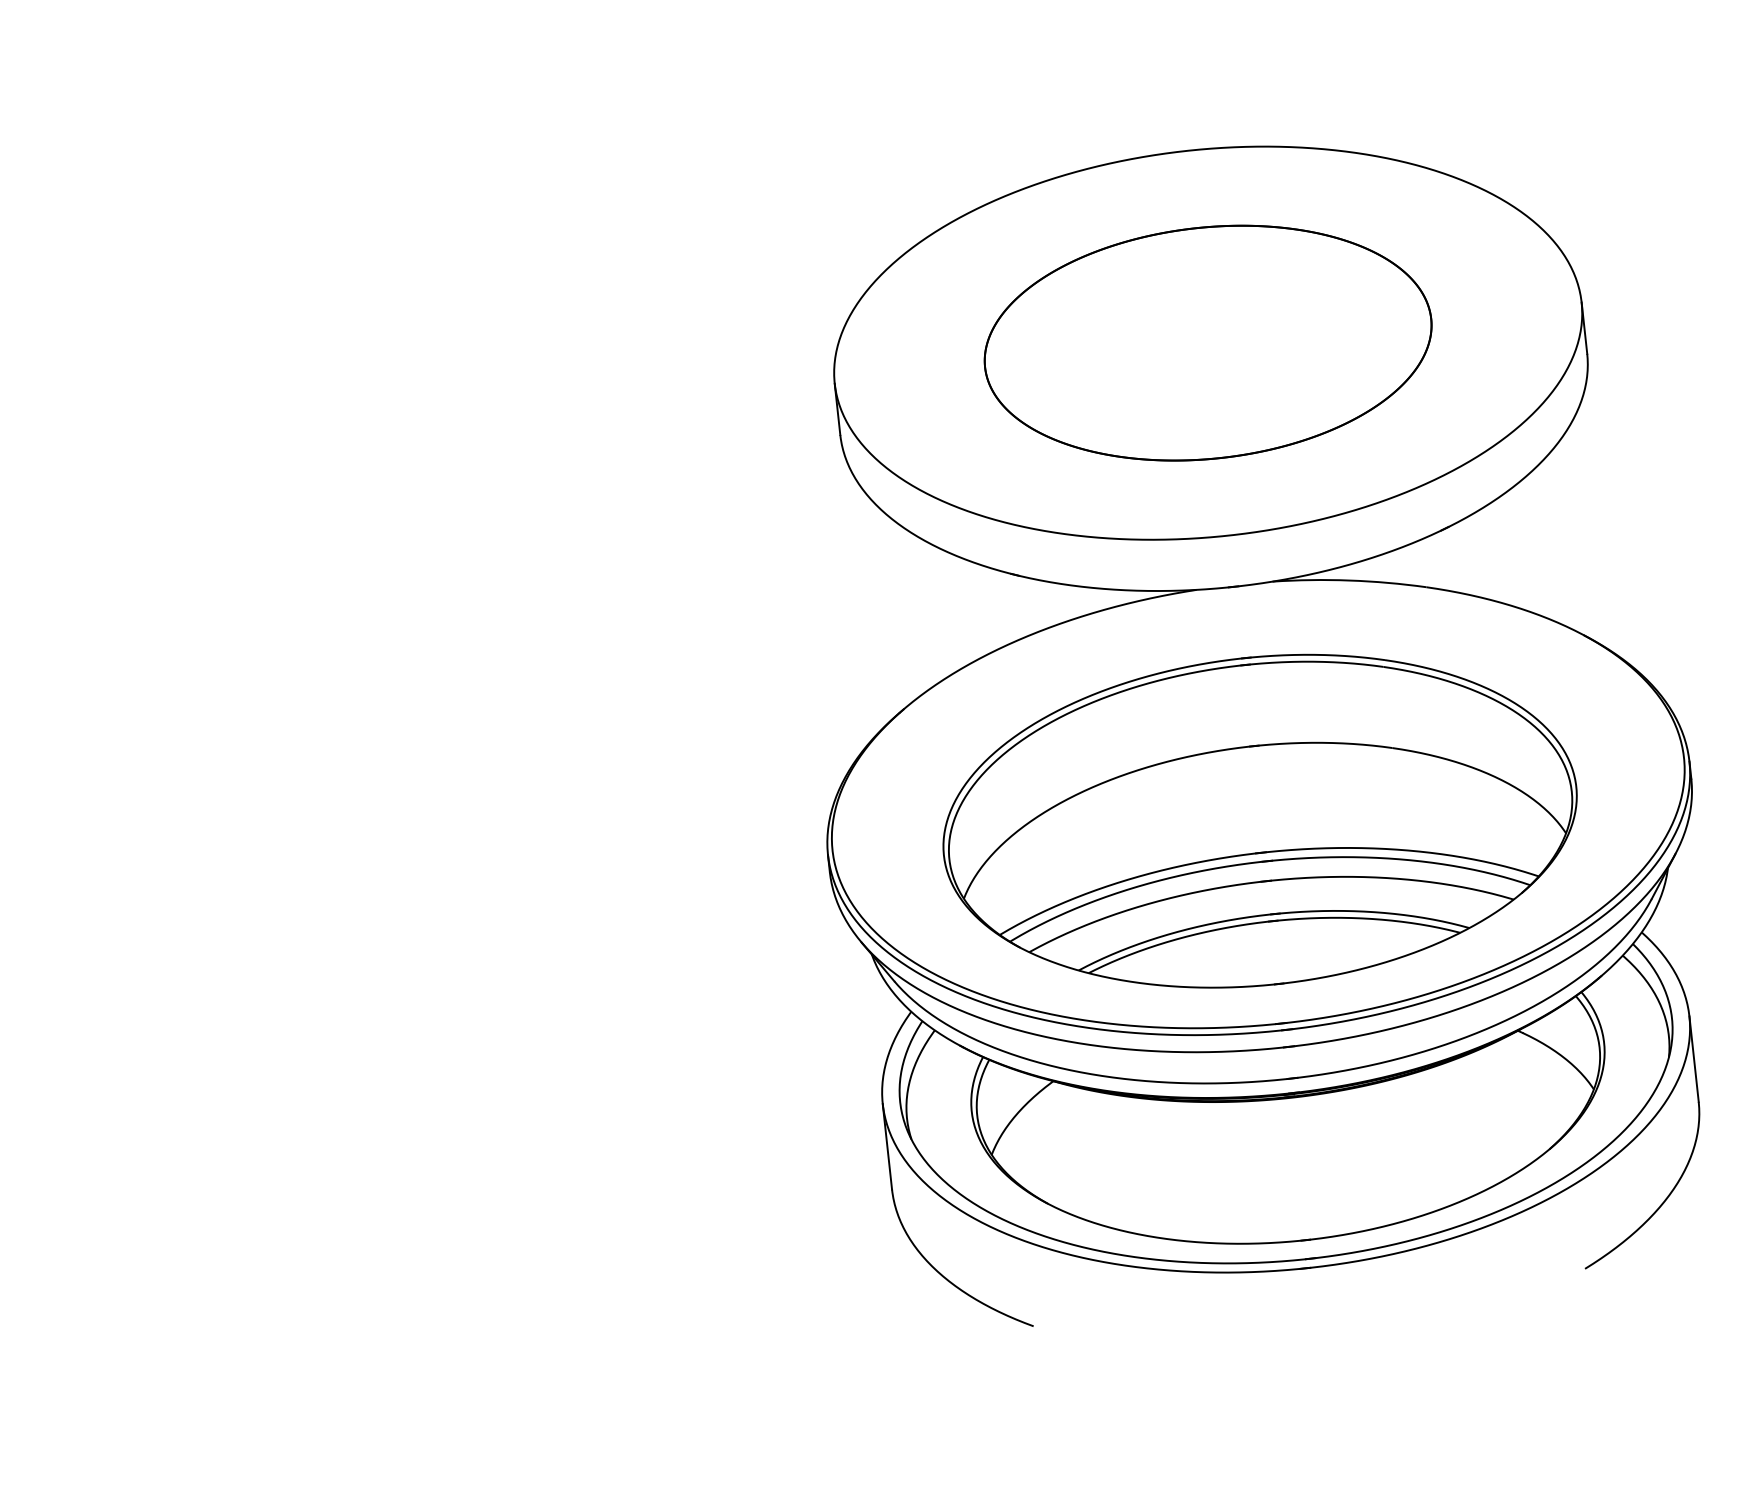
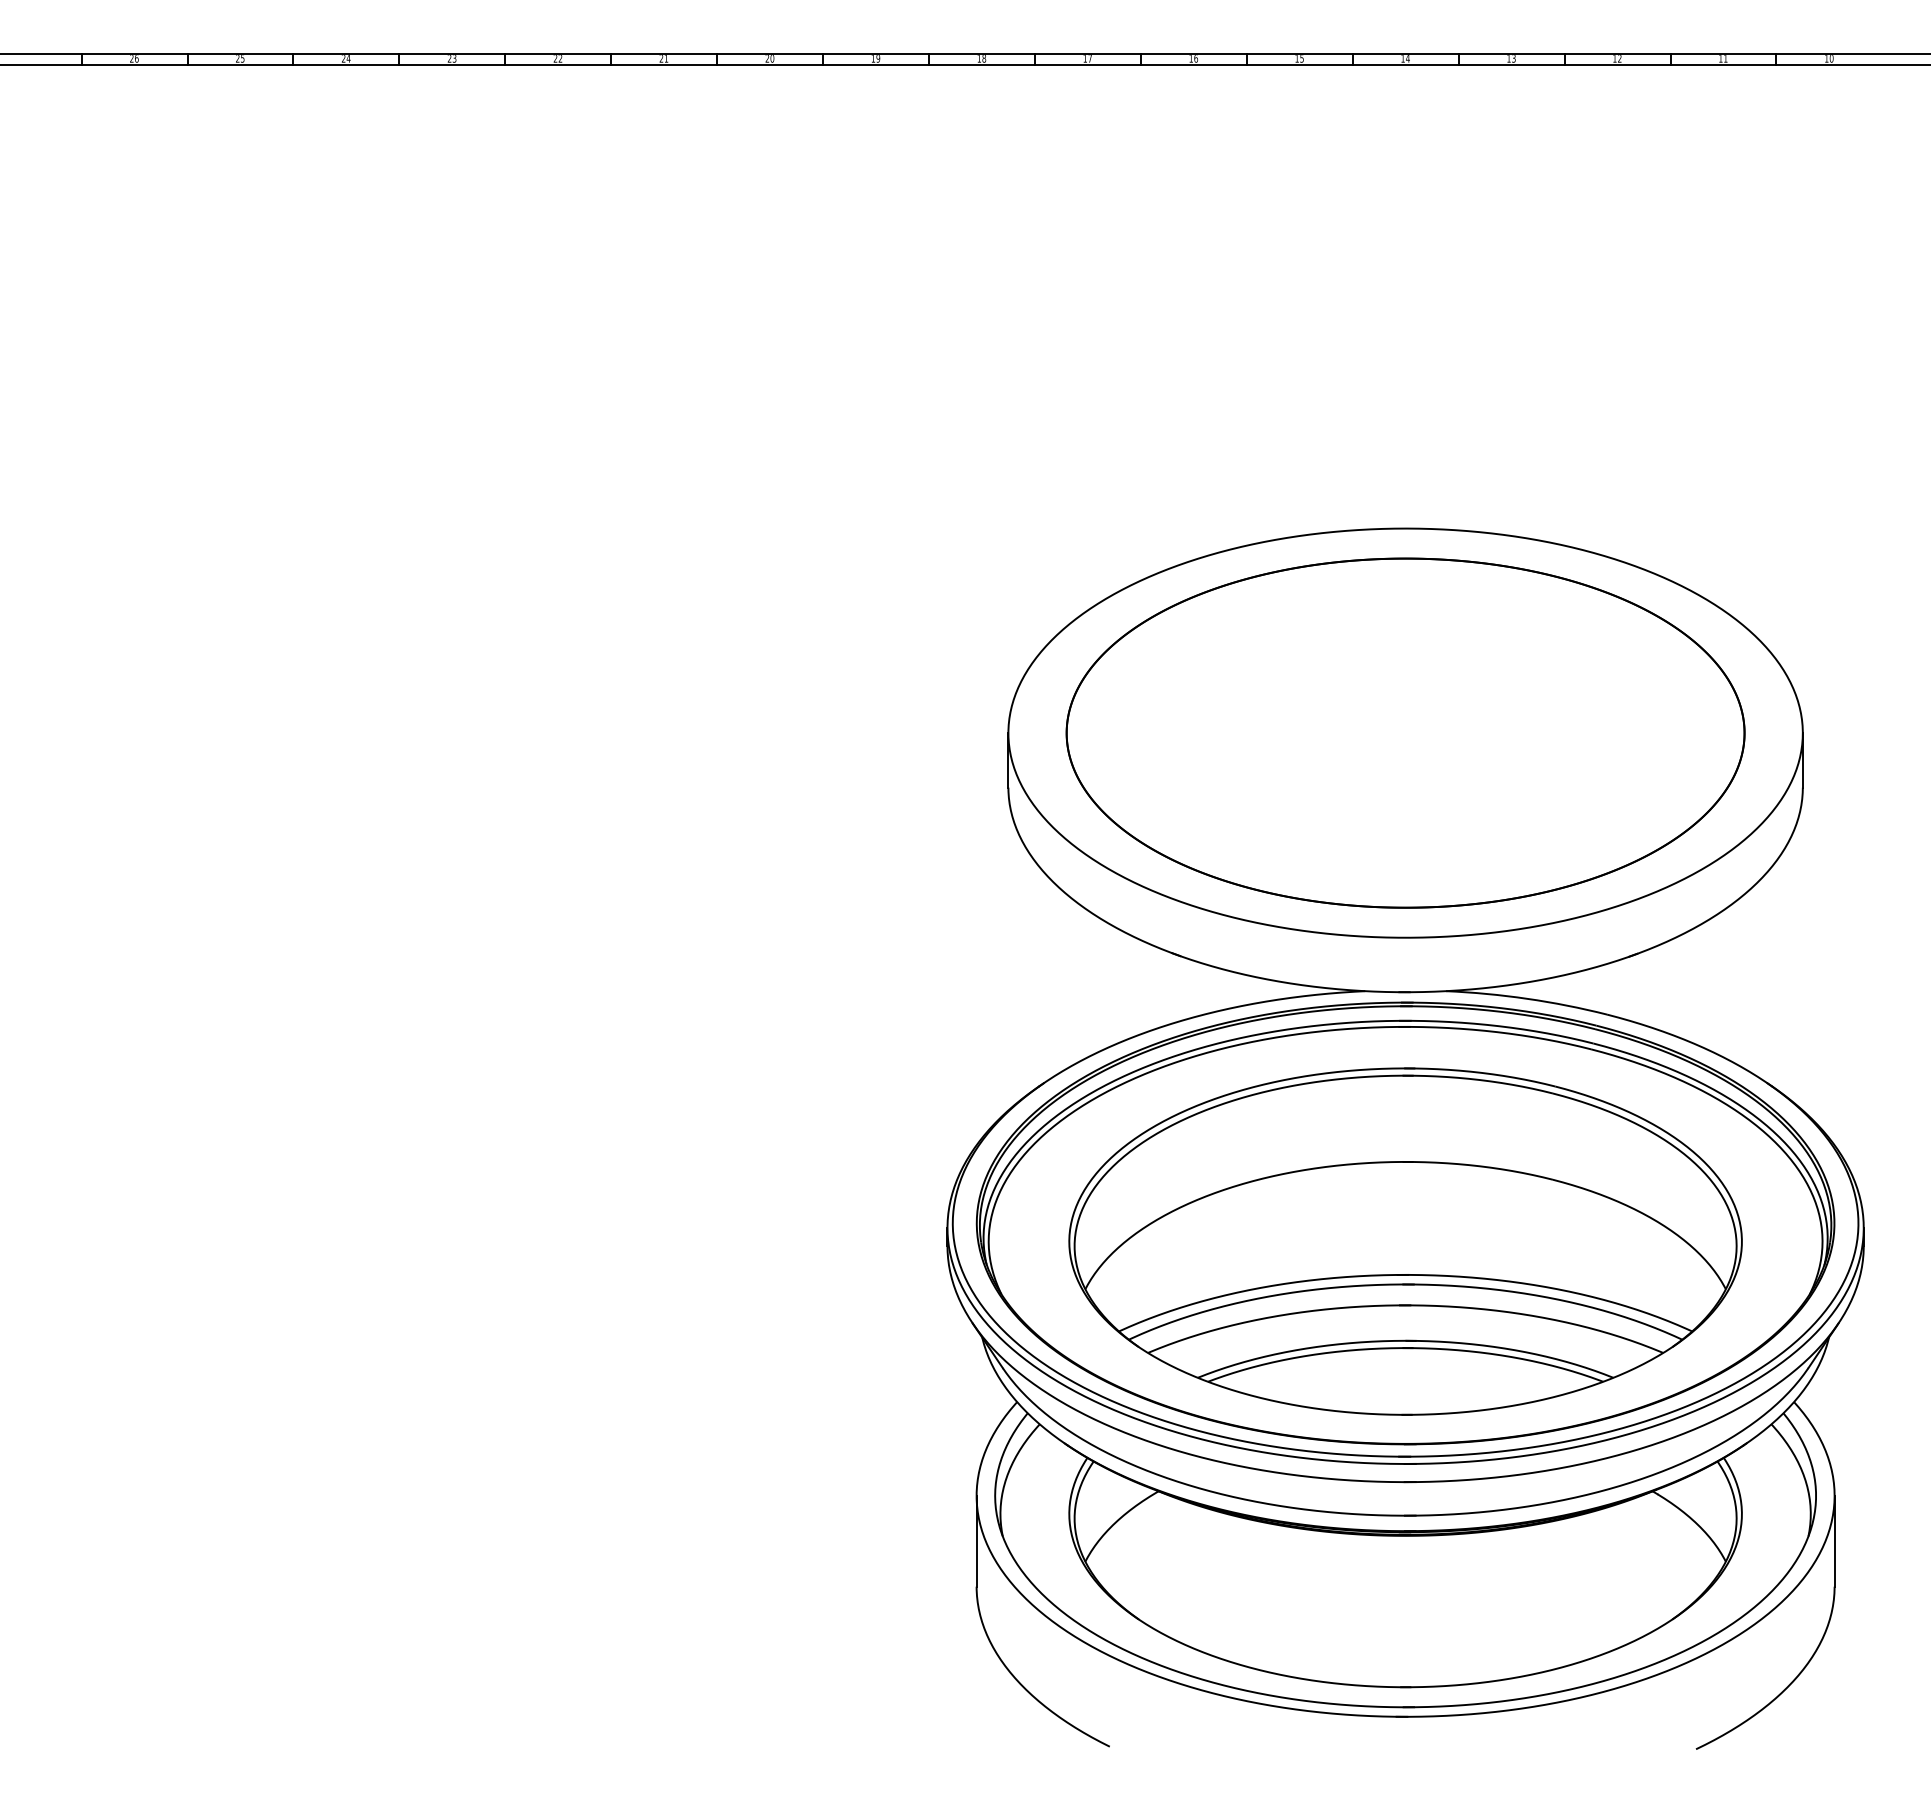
part: (1208, 342) -> (1405, 732), size x1.43
part: (1258, 804) -> (1405, 1223), added

